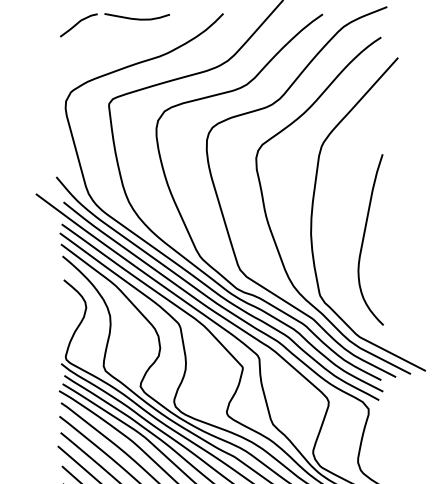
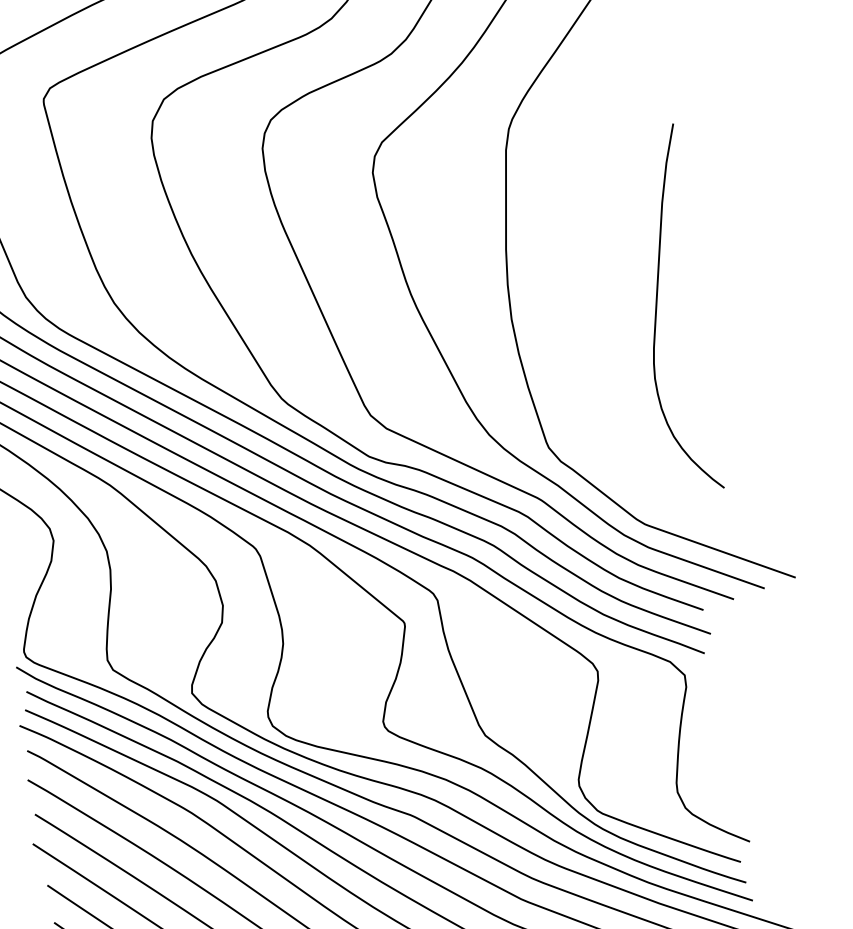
curve: (364, 239) -> (658, 310), moved

